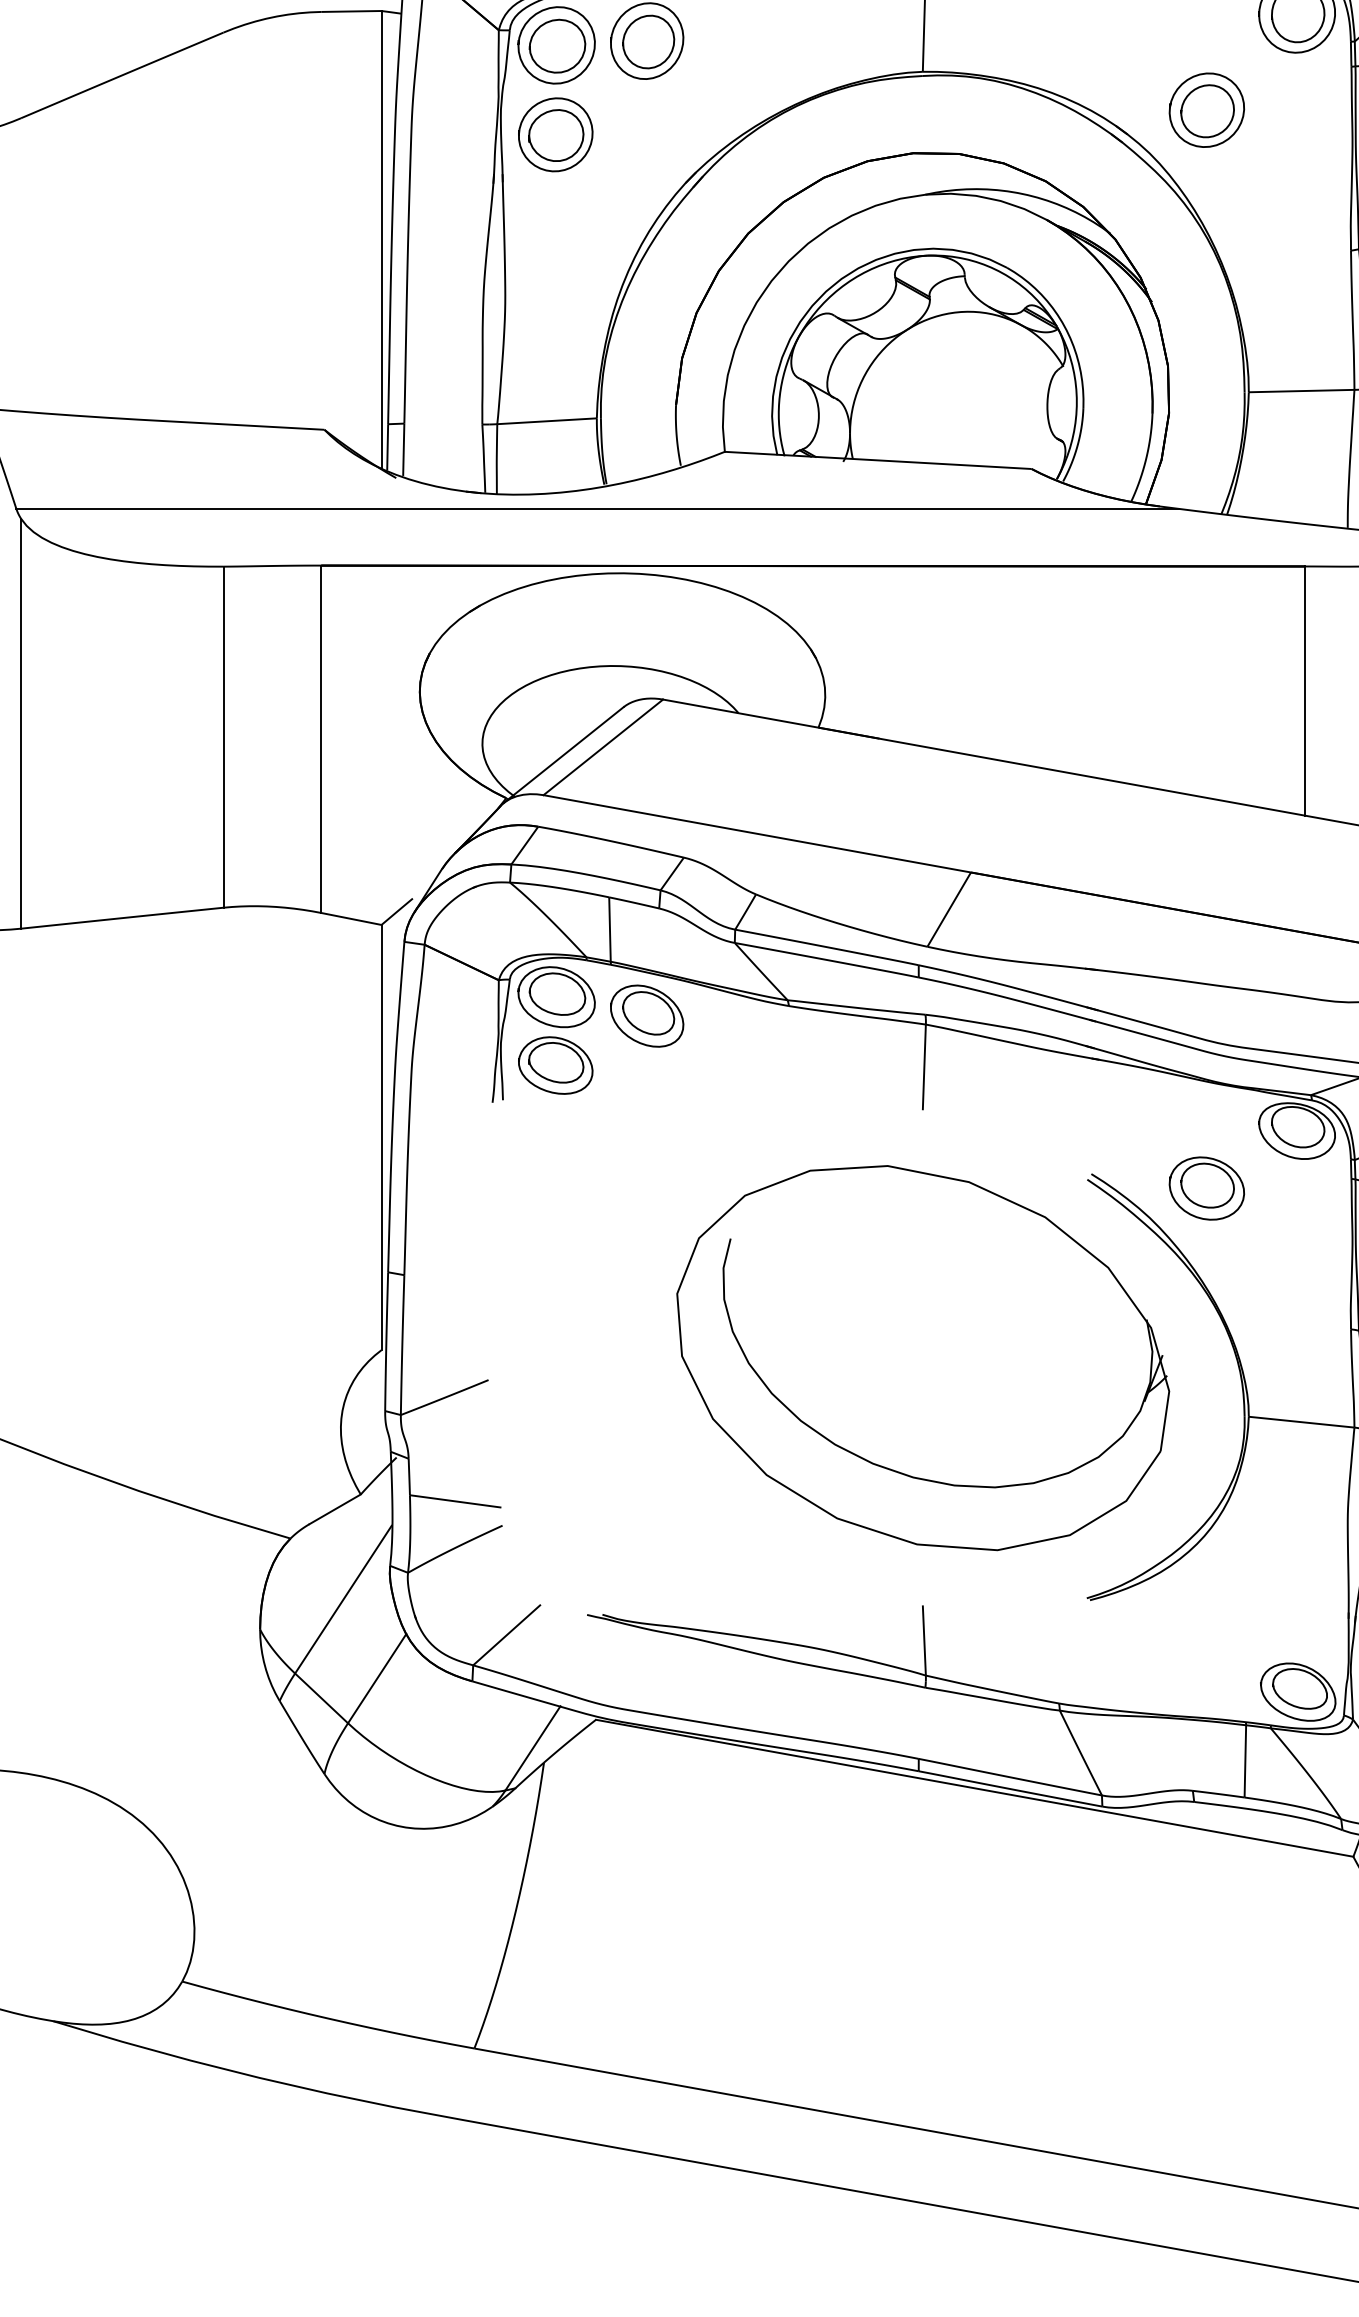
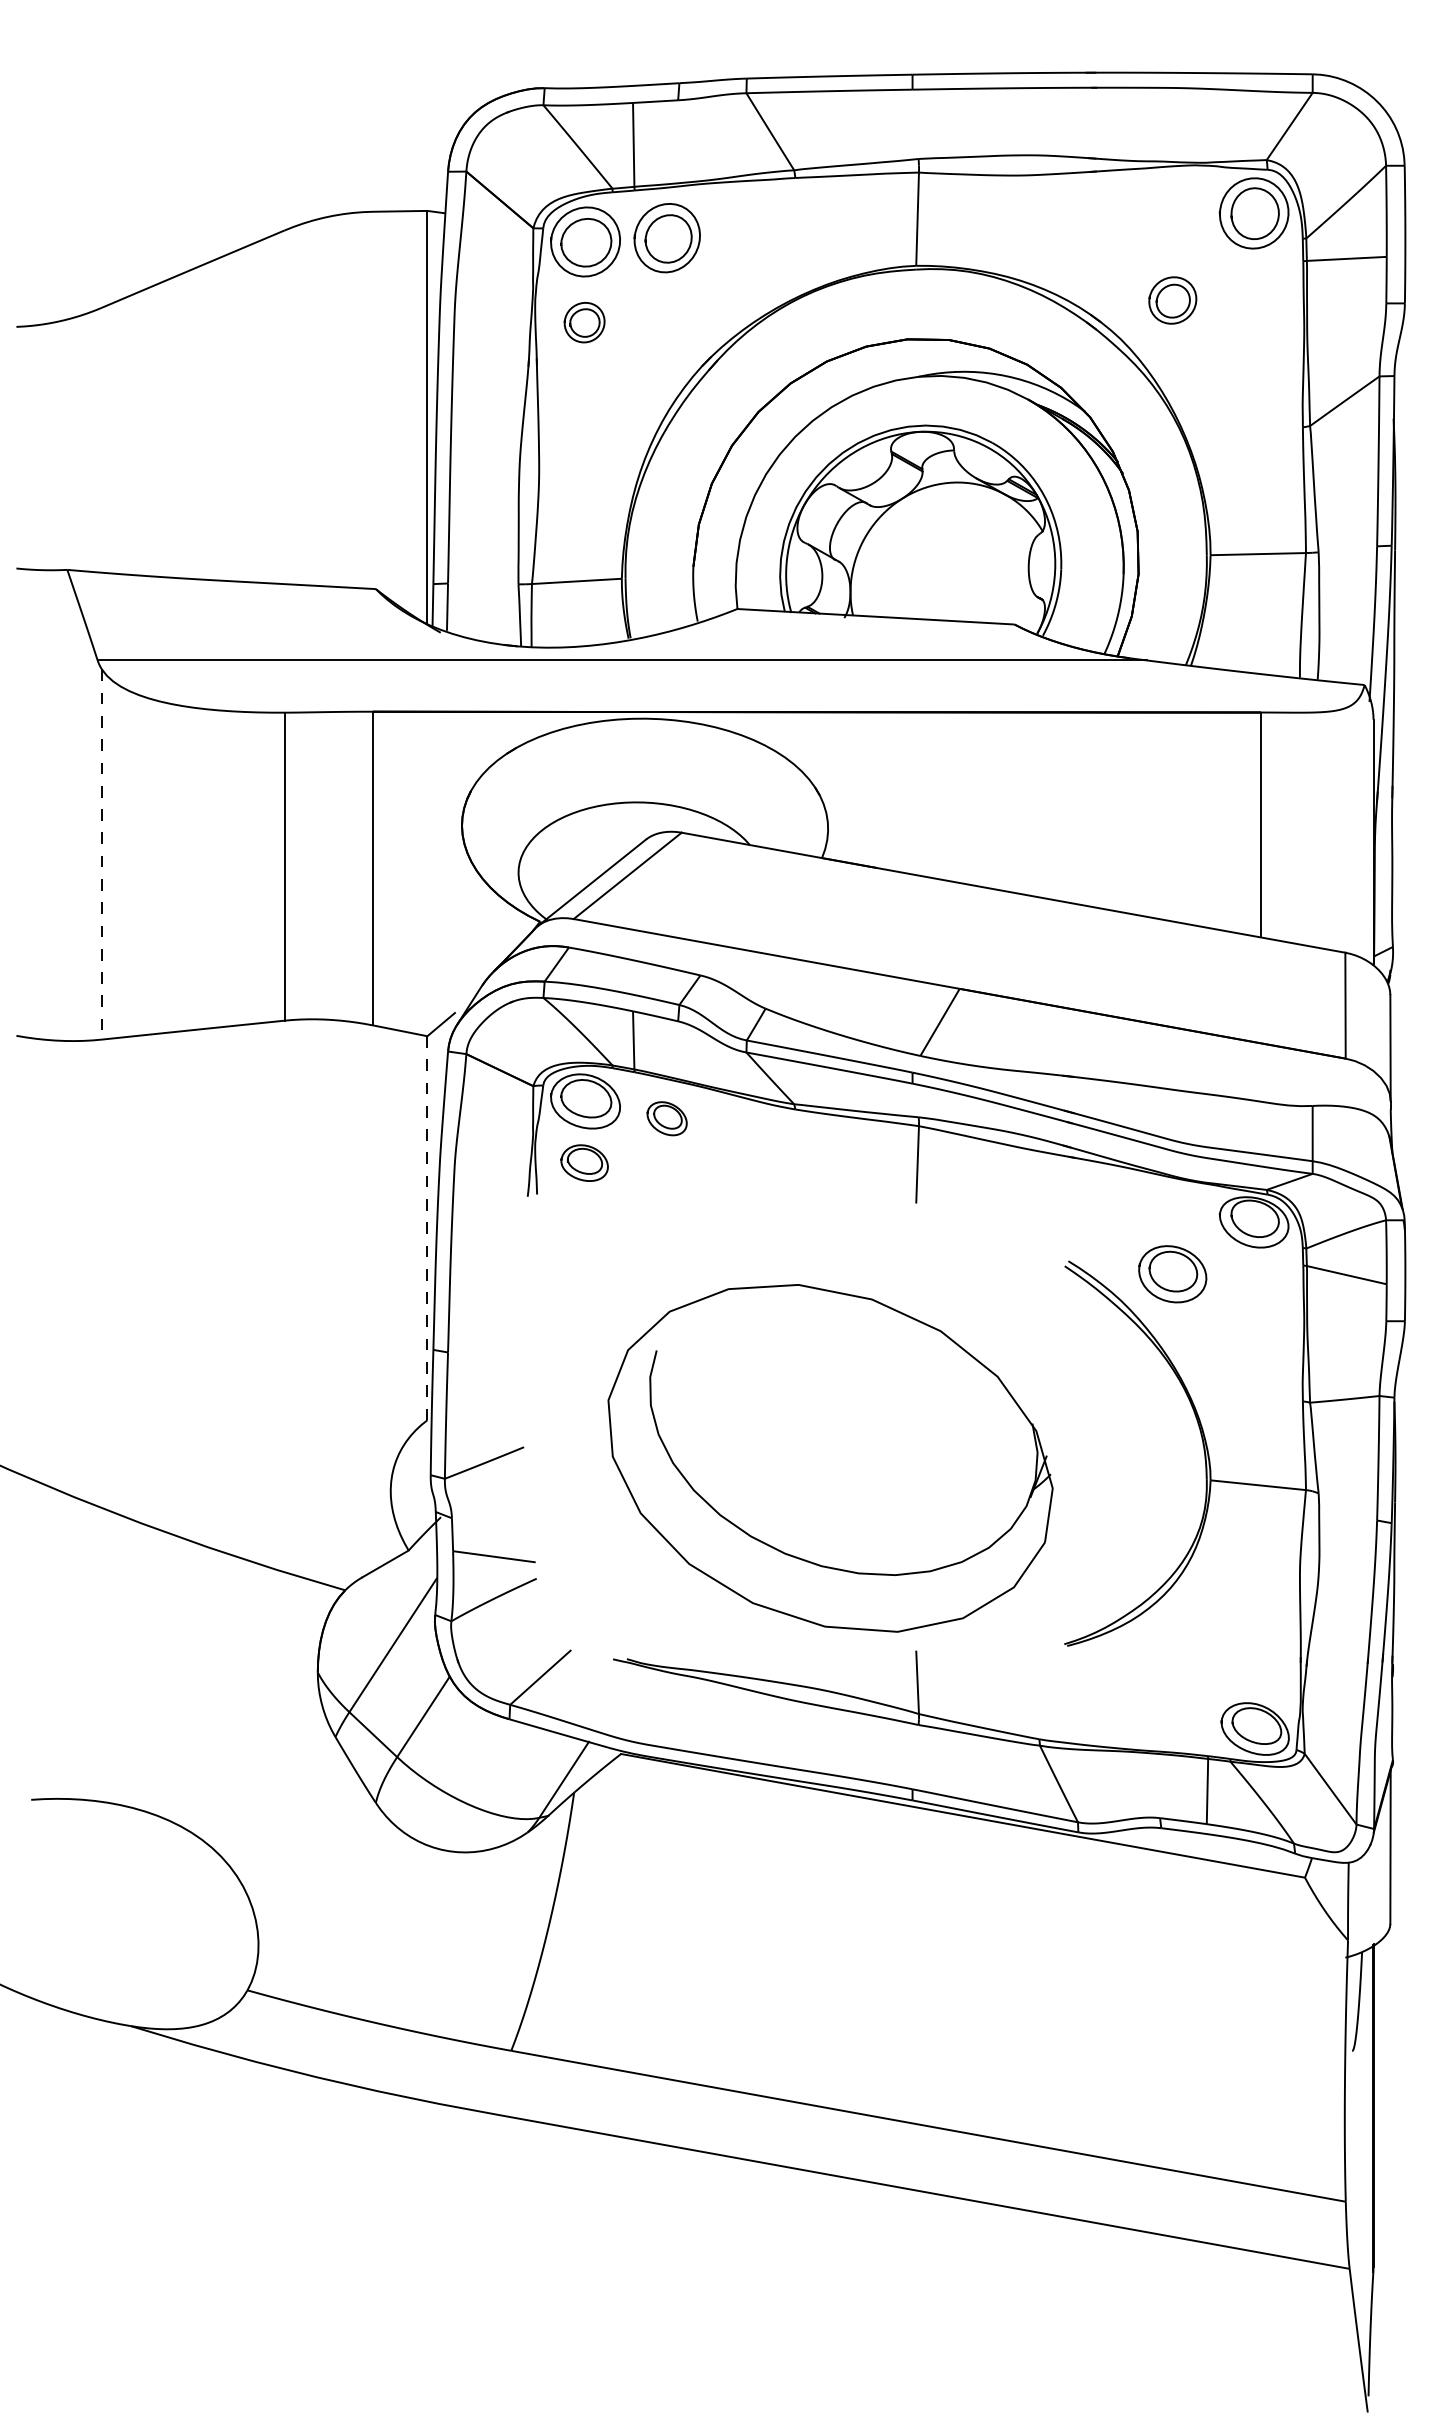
part: (1206, 110) -> (1172, 300), size x0.7
part: (555, 134) -> (584, 322), size x0.6
line: (20, 724) -> (101, 855), solid -> dashed
part: (646, 1016) -> (666, 1118), size x0.6
part: (555, 1064) -> (584, 1162), size x0.7
line: (381, 1137) -> (427, 1228), solid -> dashed
part: (923, 1358) -> (830, 1458), moved

